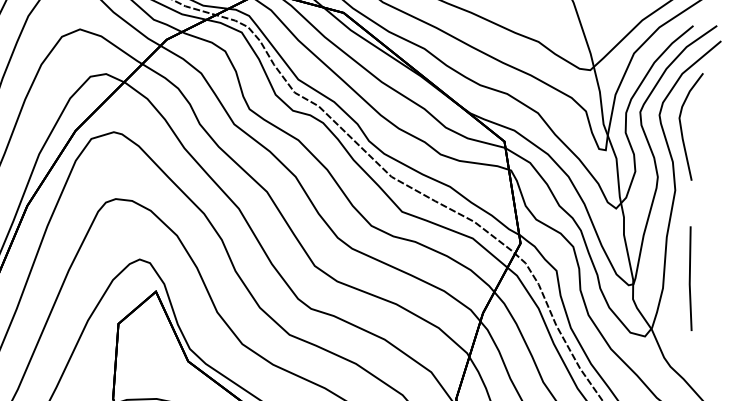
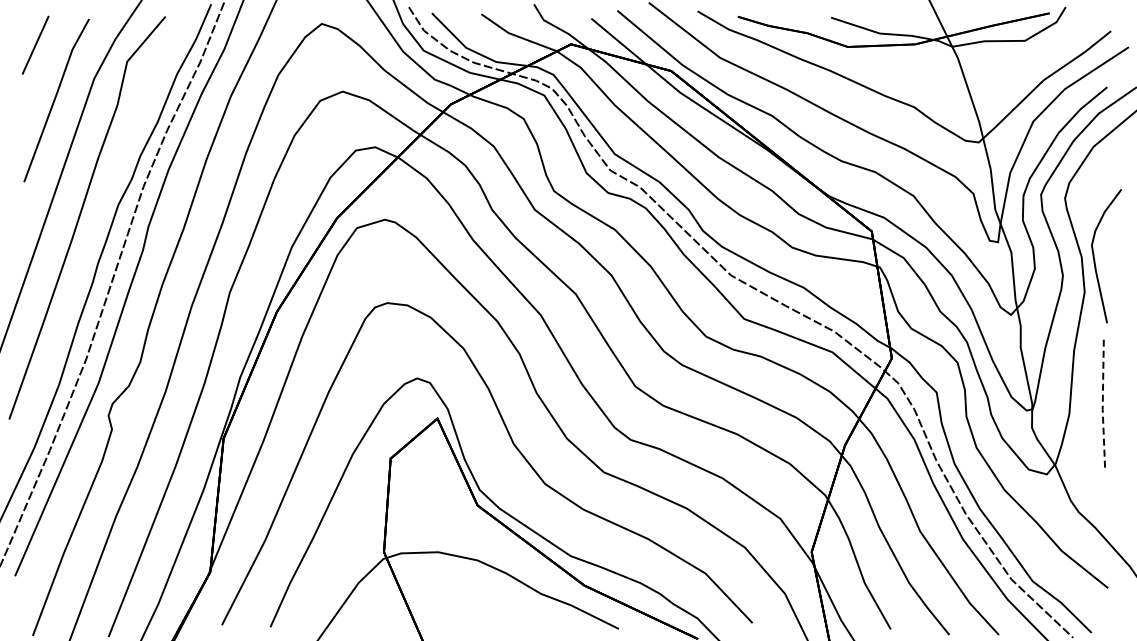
curve: (682, 130) -> (1095, 260), moved
line: (689, 278) -> (1102, 402), solid -> dashed

